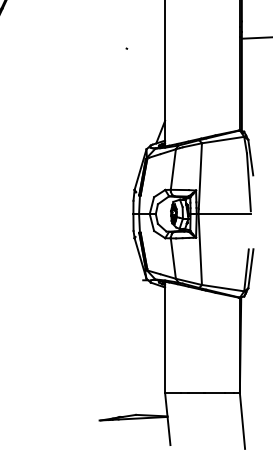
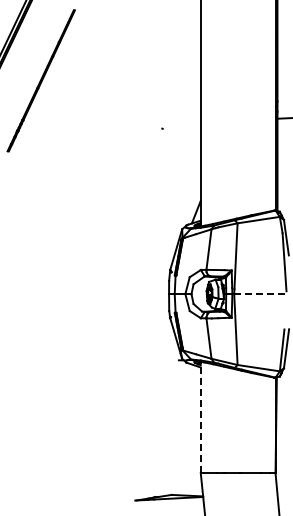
line: (224, 214) -> (260, 294), solid -> dashed
line: (164, 338) -> (200, 418), solid -> dashed

